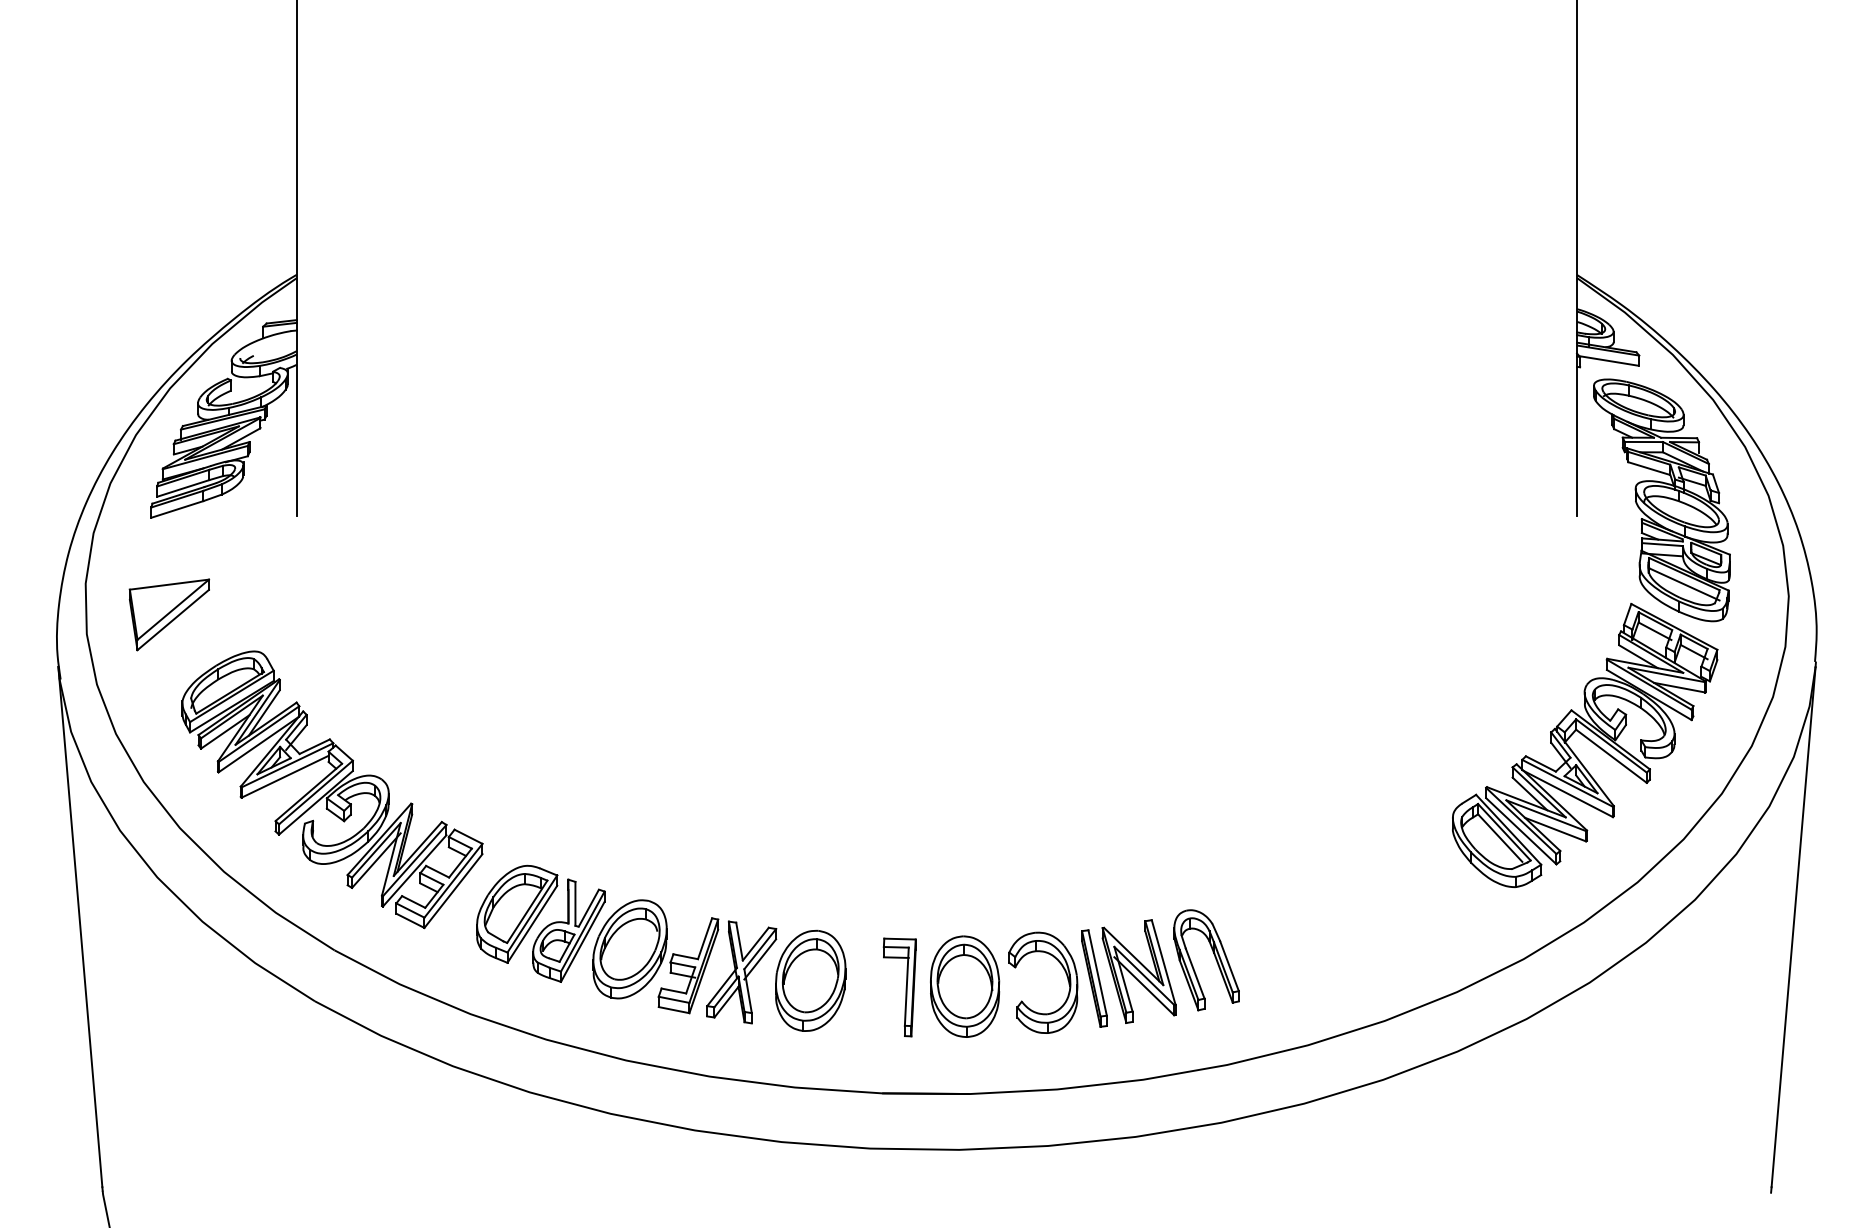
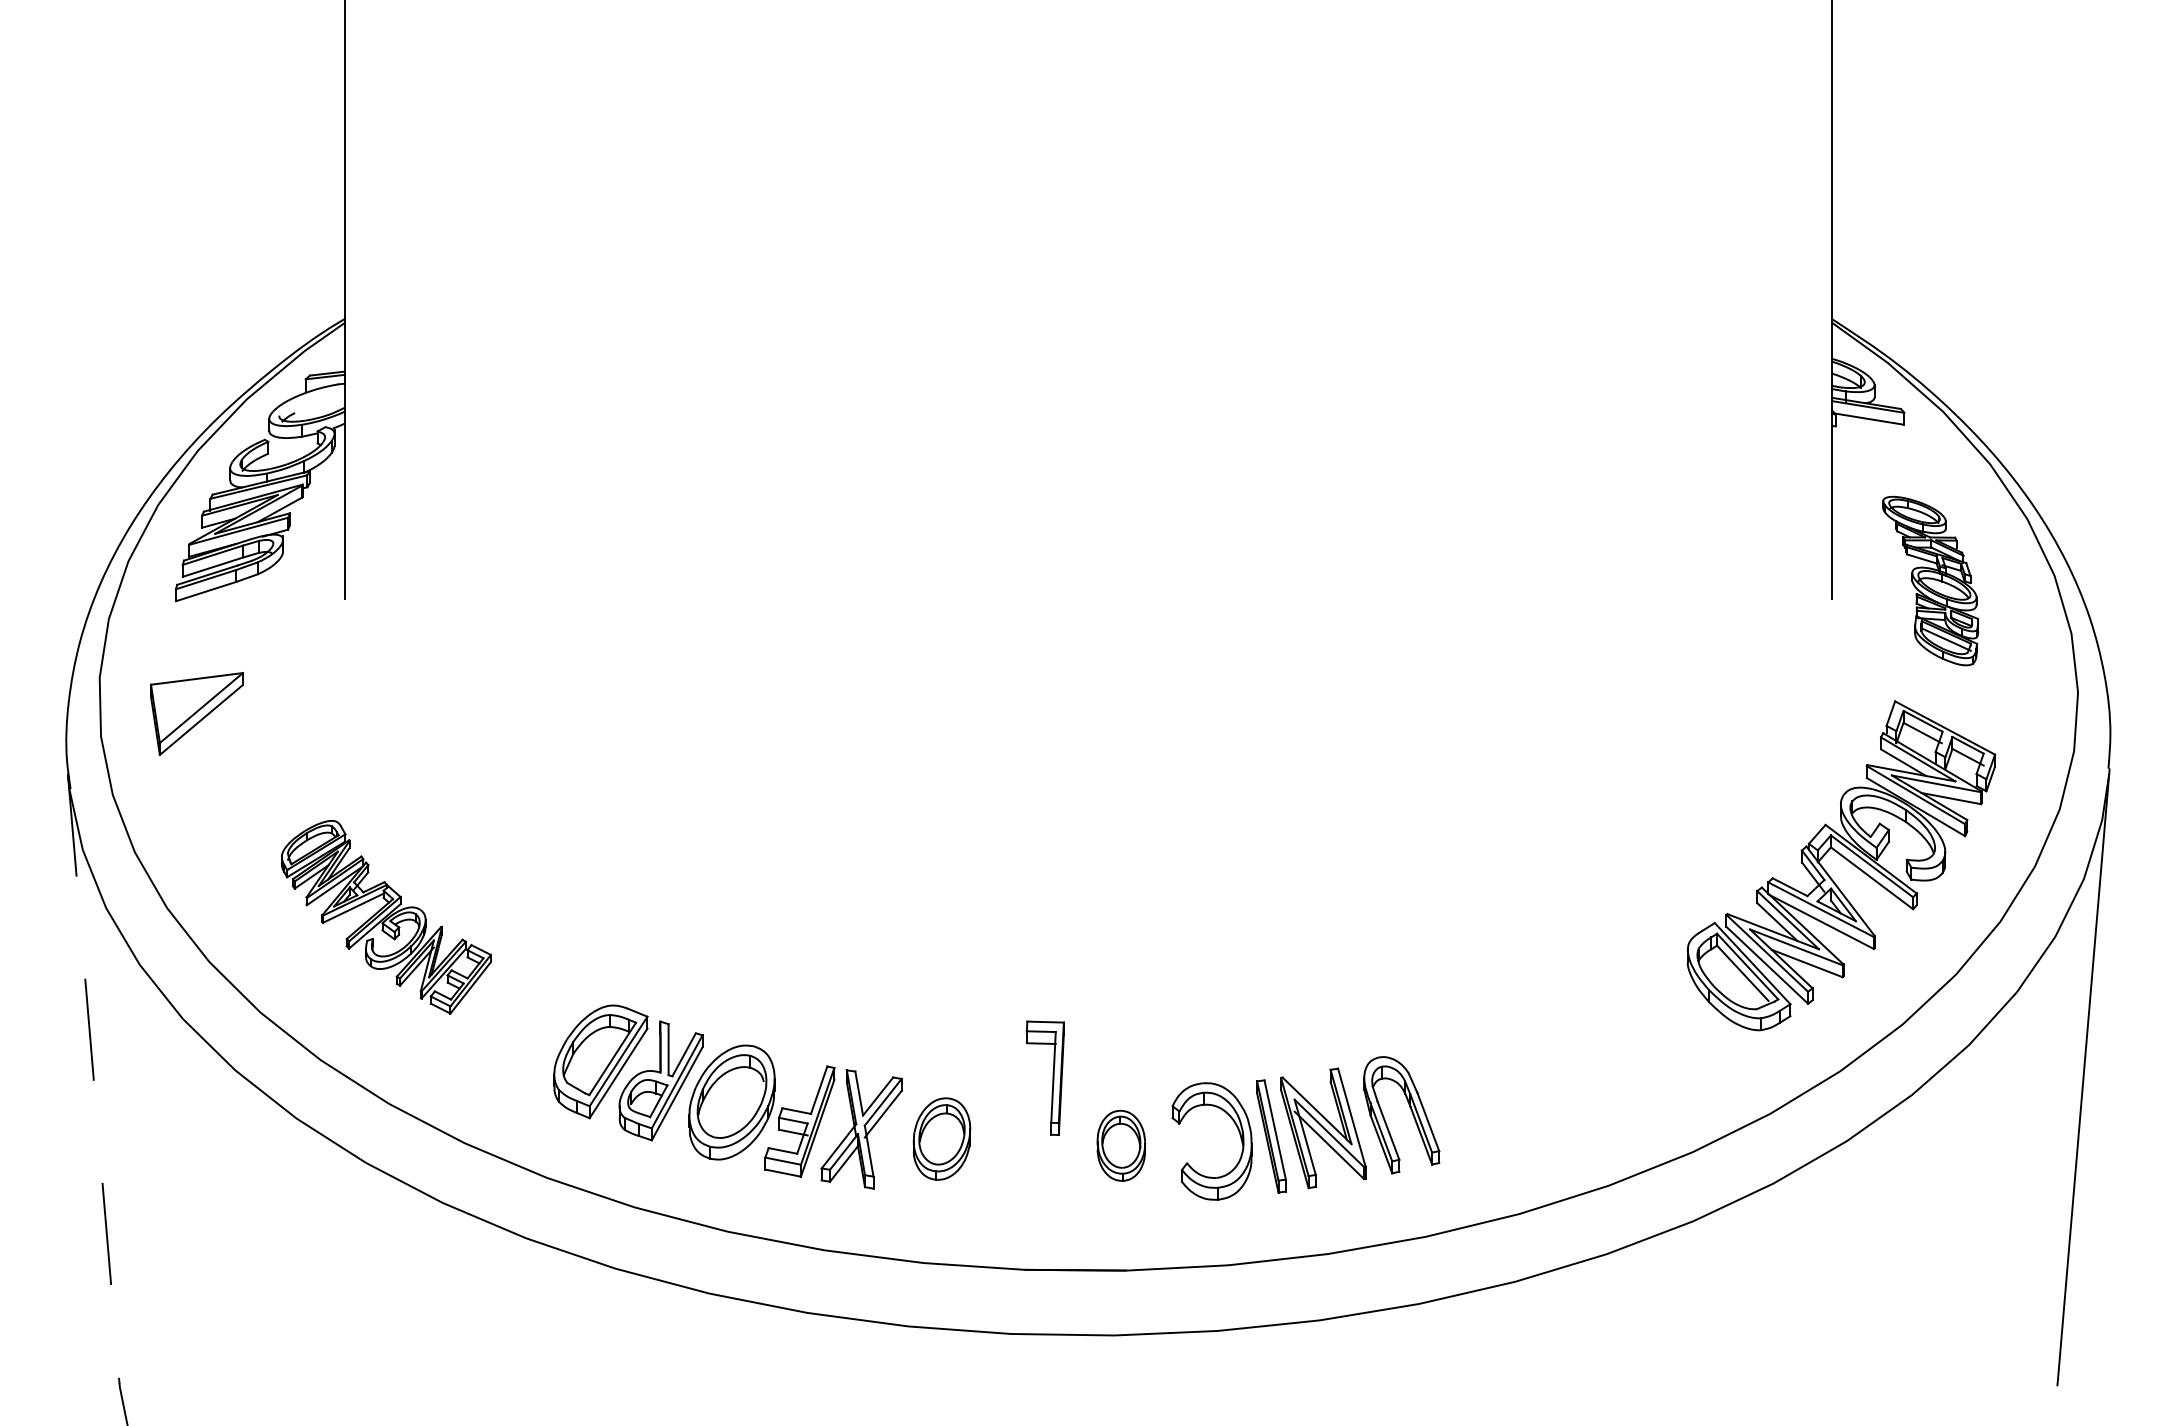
part: (1661, 500) -> (1930, 581), size x0.6
part: (332, 789) -> (386, 916), size x0.6
line: (80, 927) -> (93, 1077), solid -> dashed
part: (810, 980) -> (941, 1138), size x0.7
part: (965, 986) -> (1121, 1145), size x0.6
part: (899, 987) -> (1045, 1078), moved

